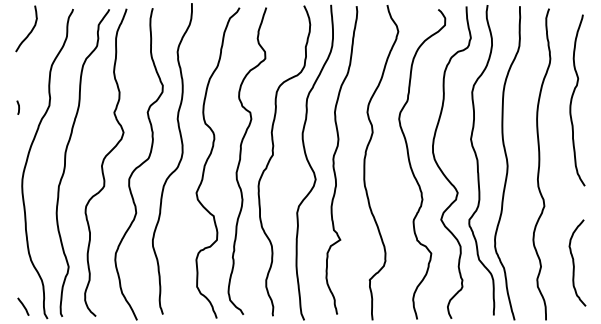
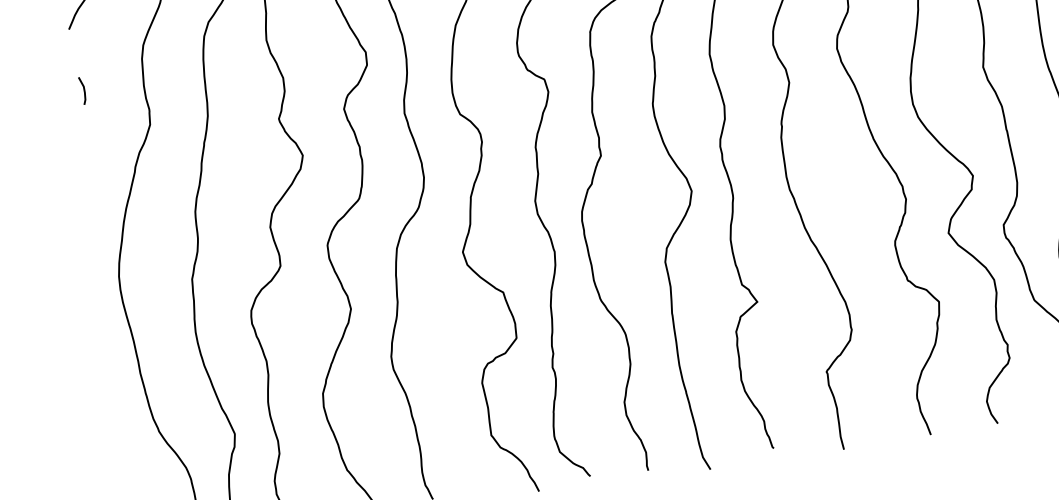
line: (18, 107) -> (83, 90), moved

